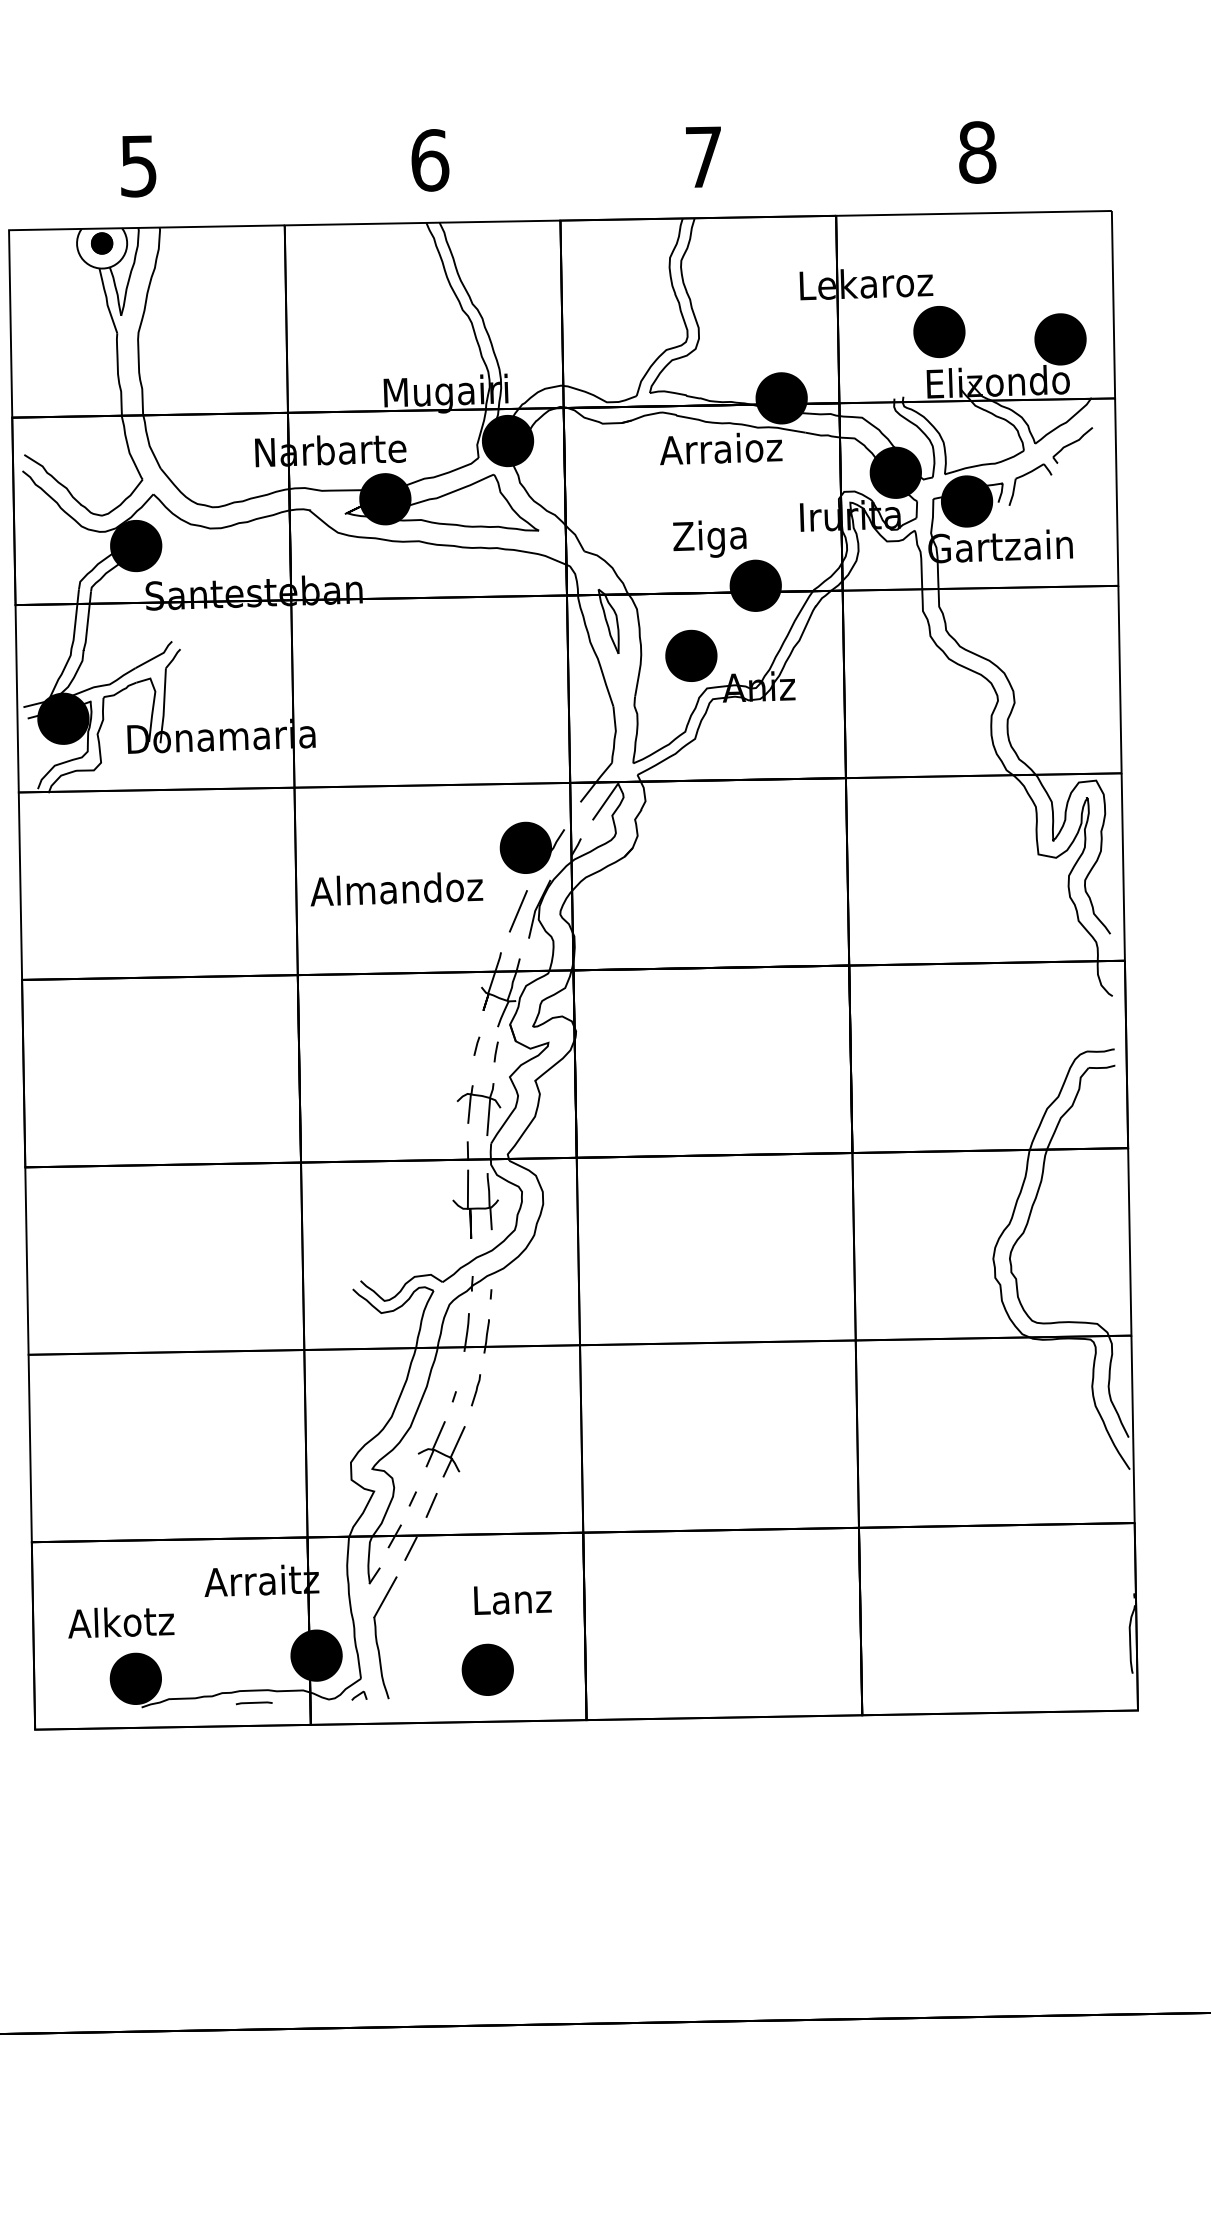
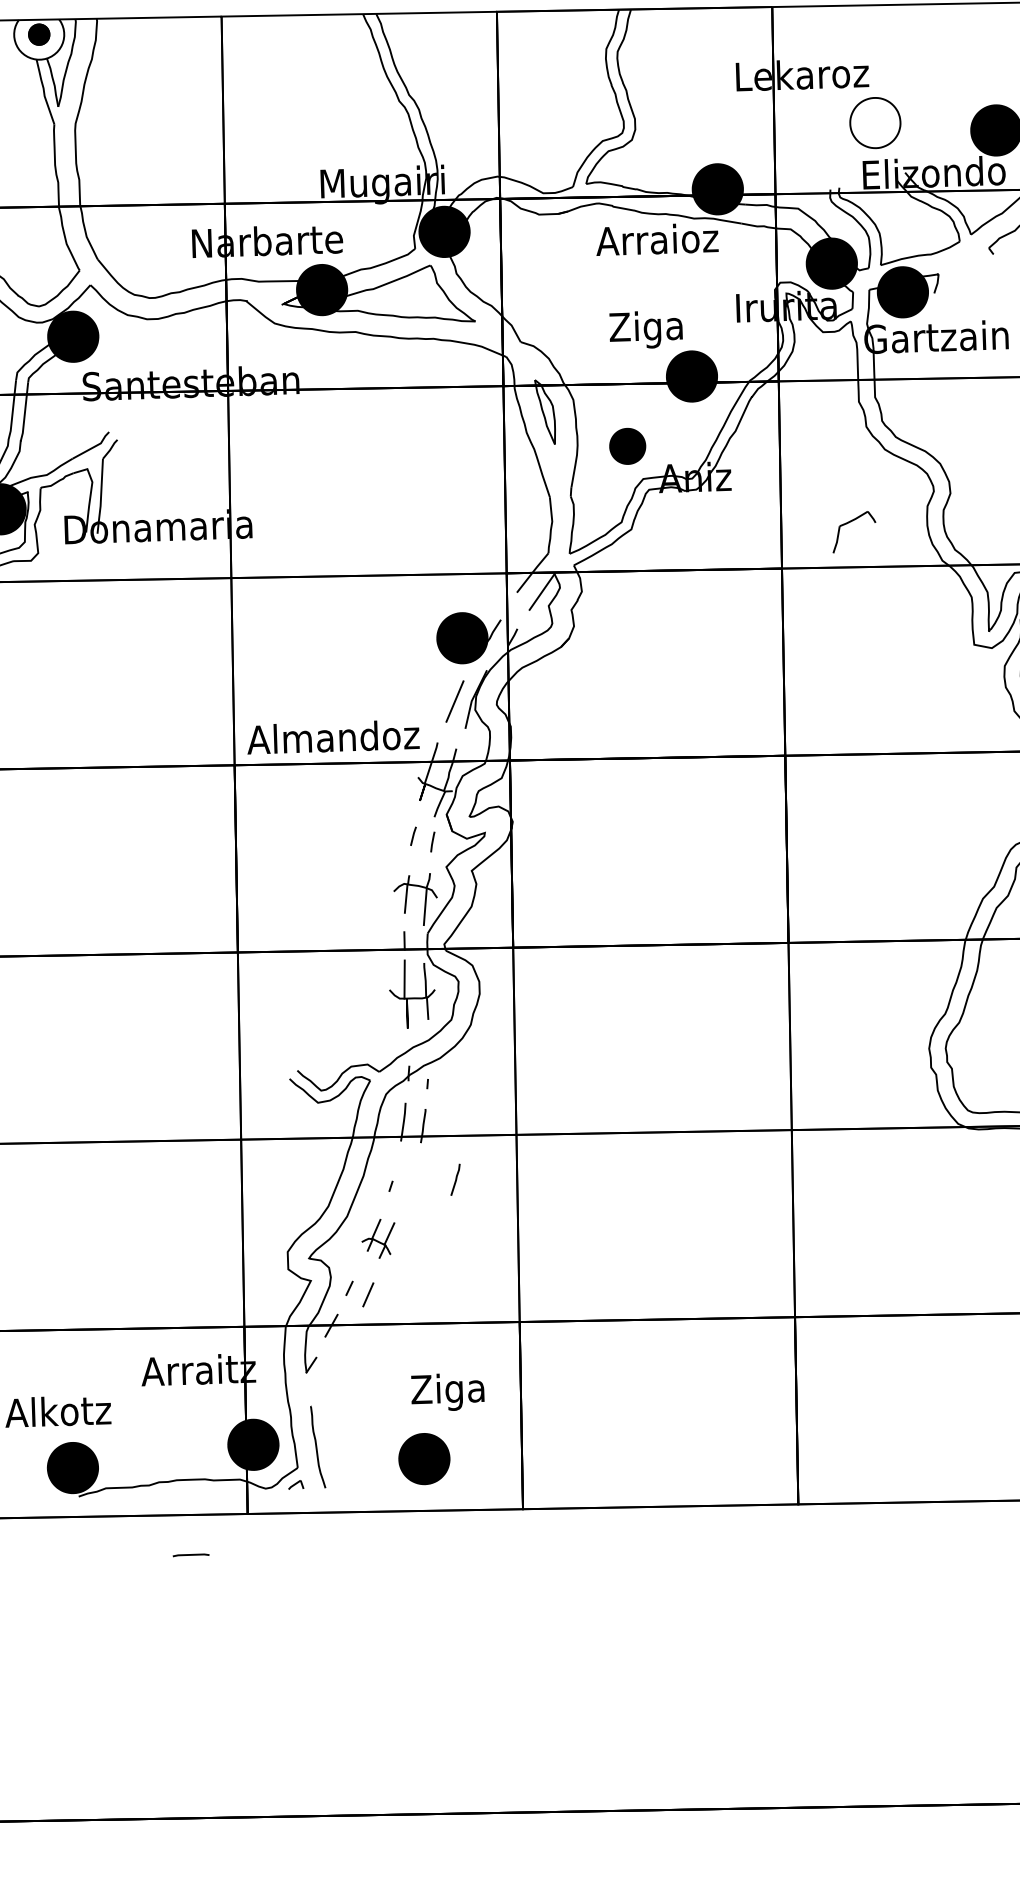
fill: (939, 331) -> (875, 122), removed
part: (1025, 475) -> (849, 522), moved
part: (691, 655) -> (627, 446), size x0.7
text: (396, 889) -> (333, 737), moved
line: (476, 1390) -> (456, 1180), moved
part: (441, 1449) -> (378, 1238), size x0.7
line: (410, 1548) -> (347, 1337), removed
line: (385, 1597) -> (322, 1386), removed
text: (512, 1602) -> (449, 1391), Lanz -> Ziga
line: (253, 1703) -> (190, 1555), moved

